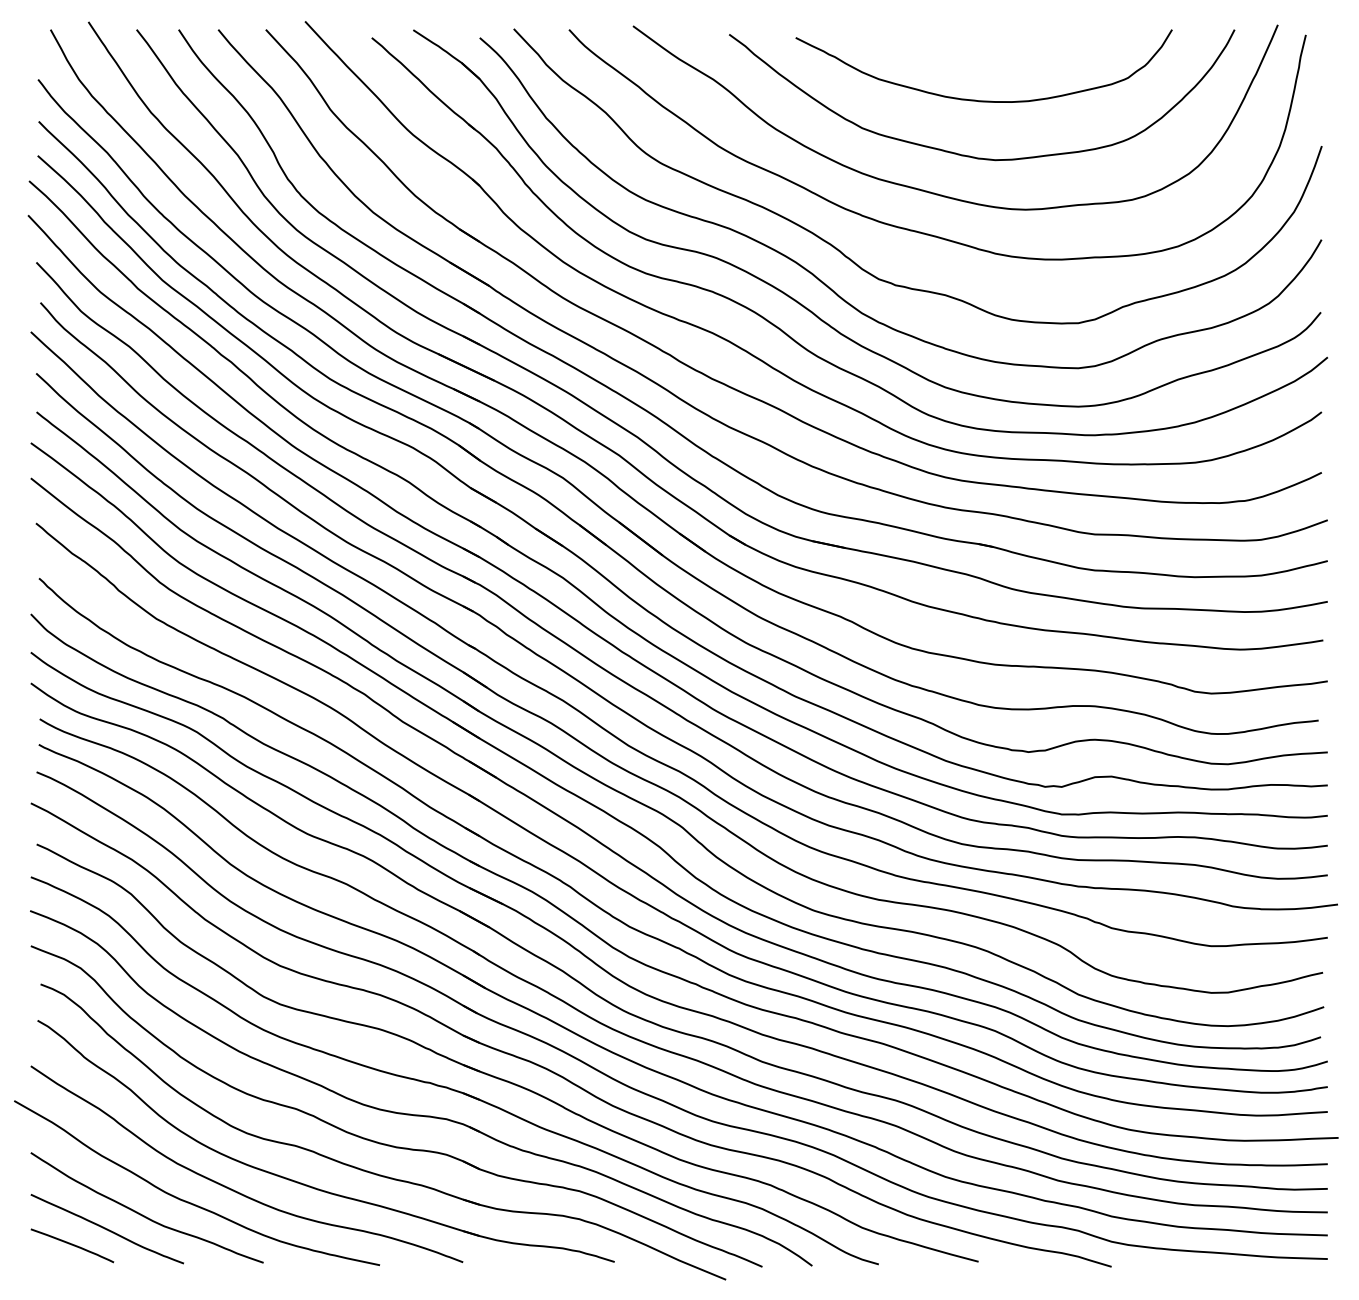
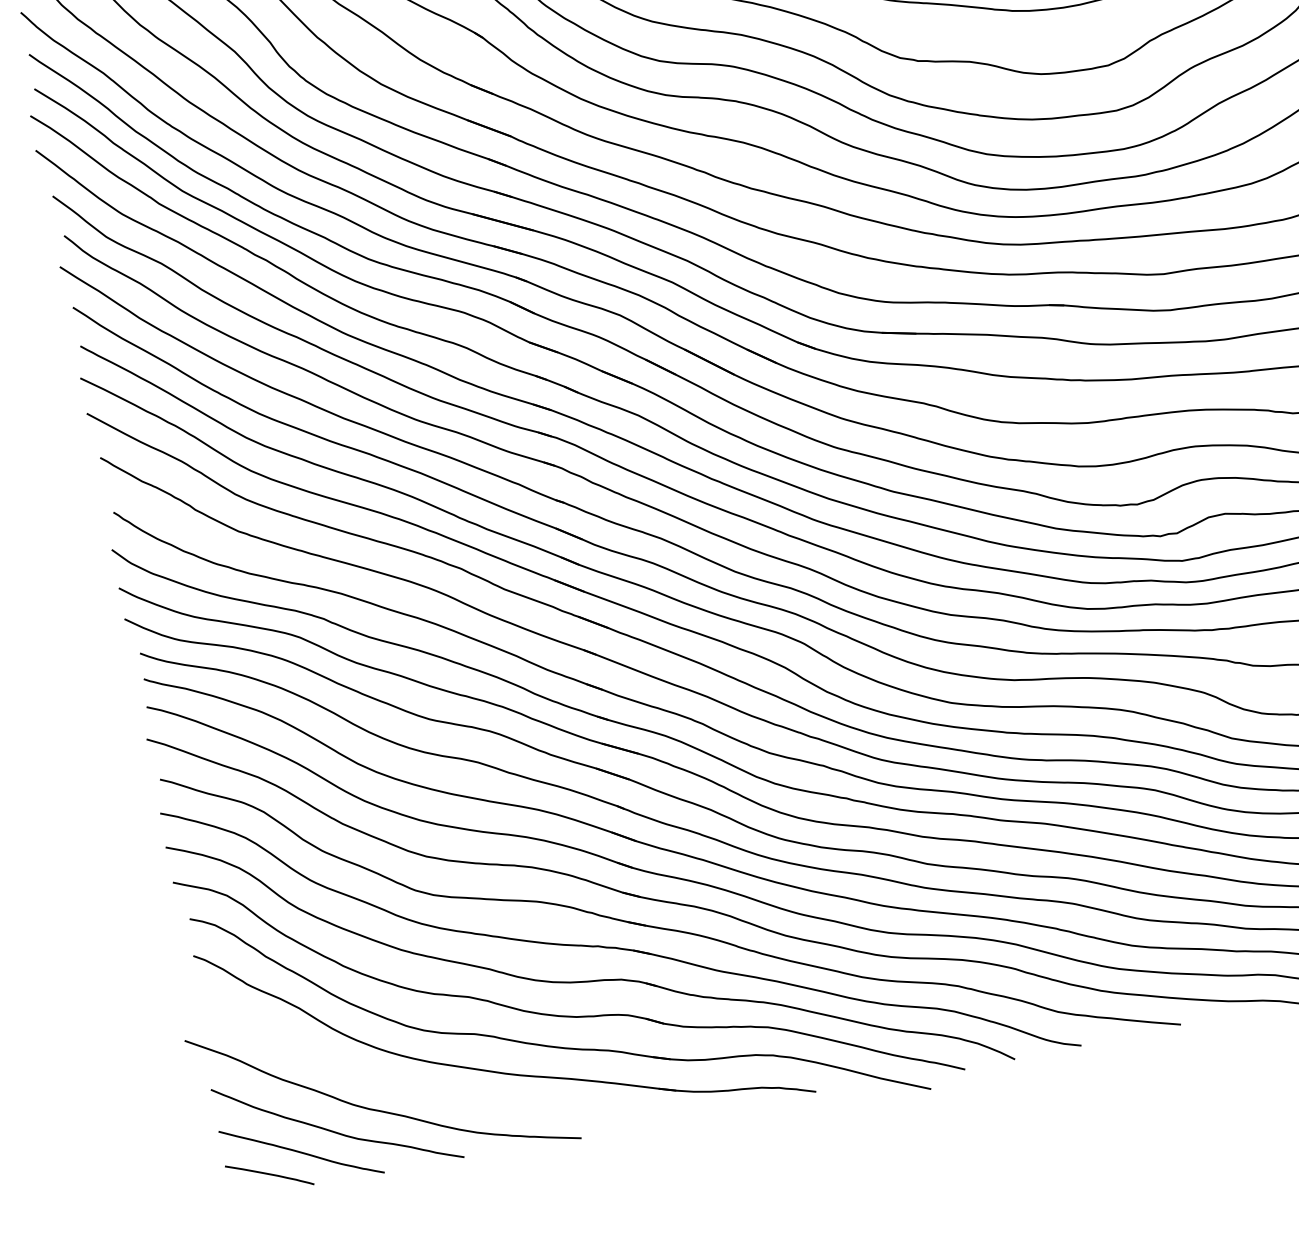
curve: (233, 1189) -> (420, 1089), removed

